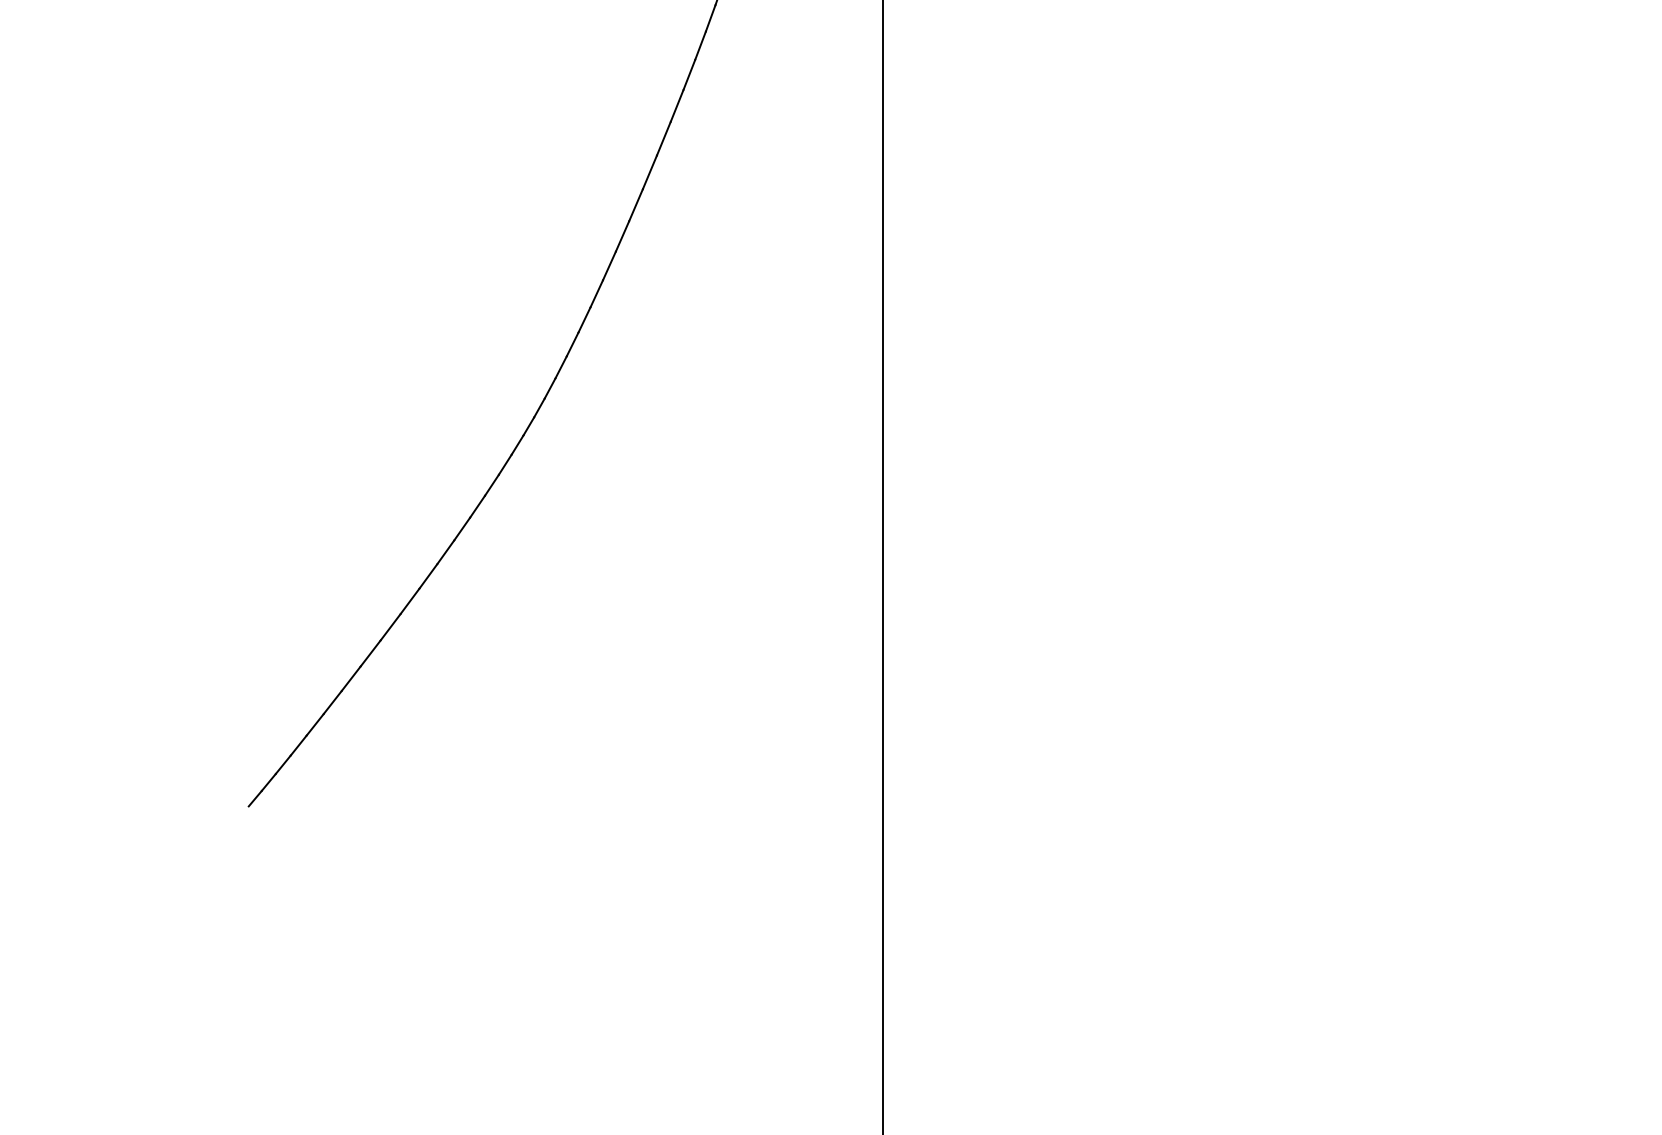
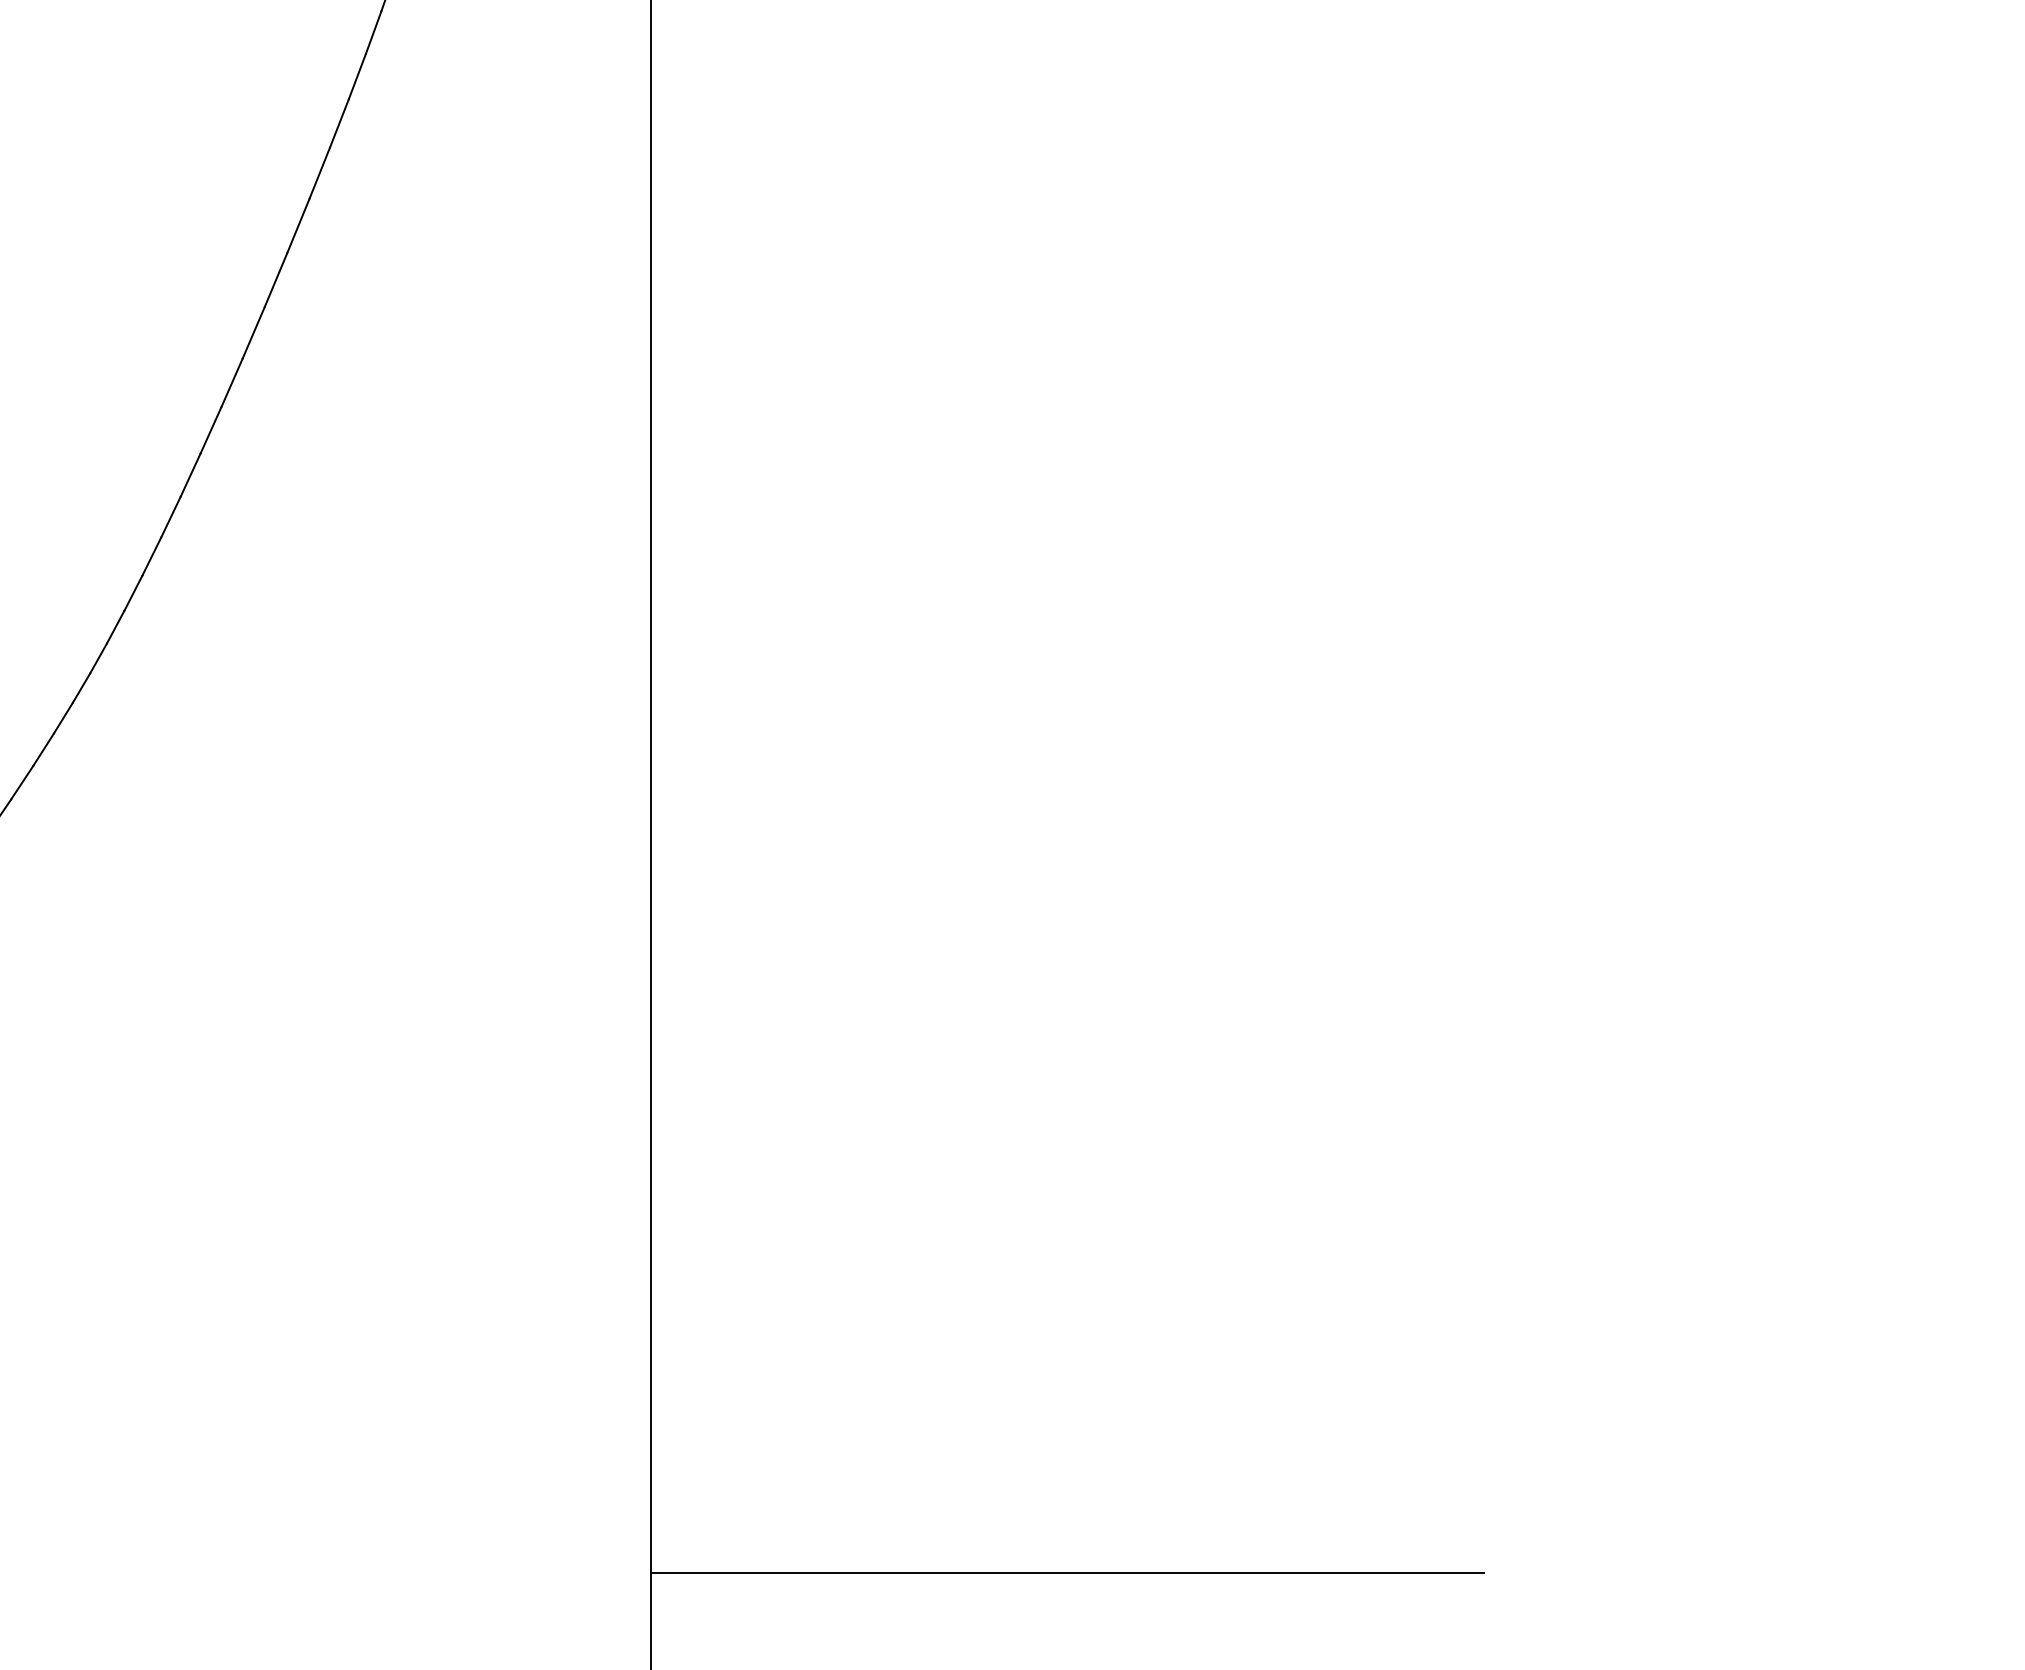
line: (1142, 977) -> (1067, 1573), added

